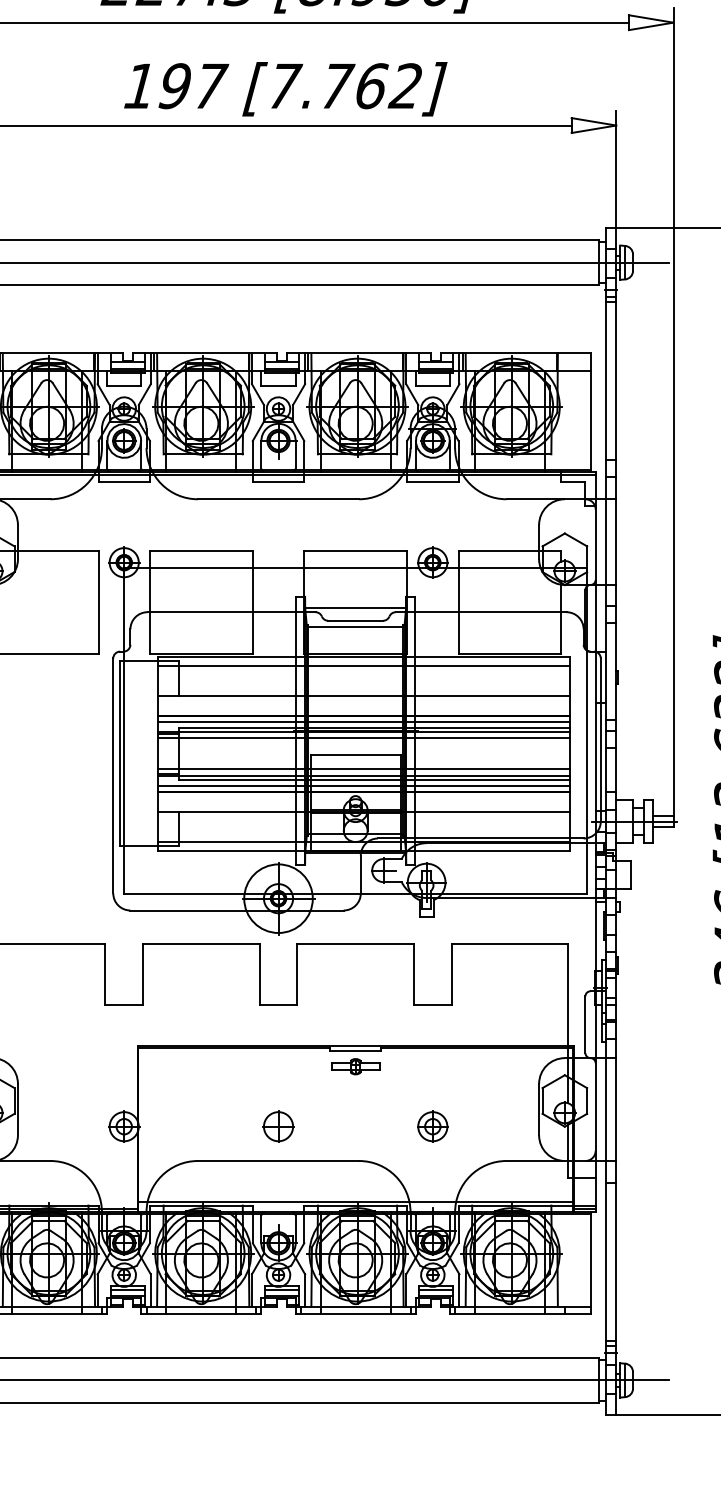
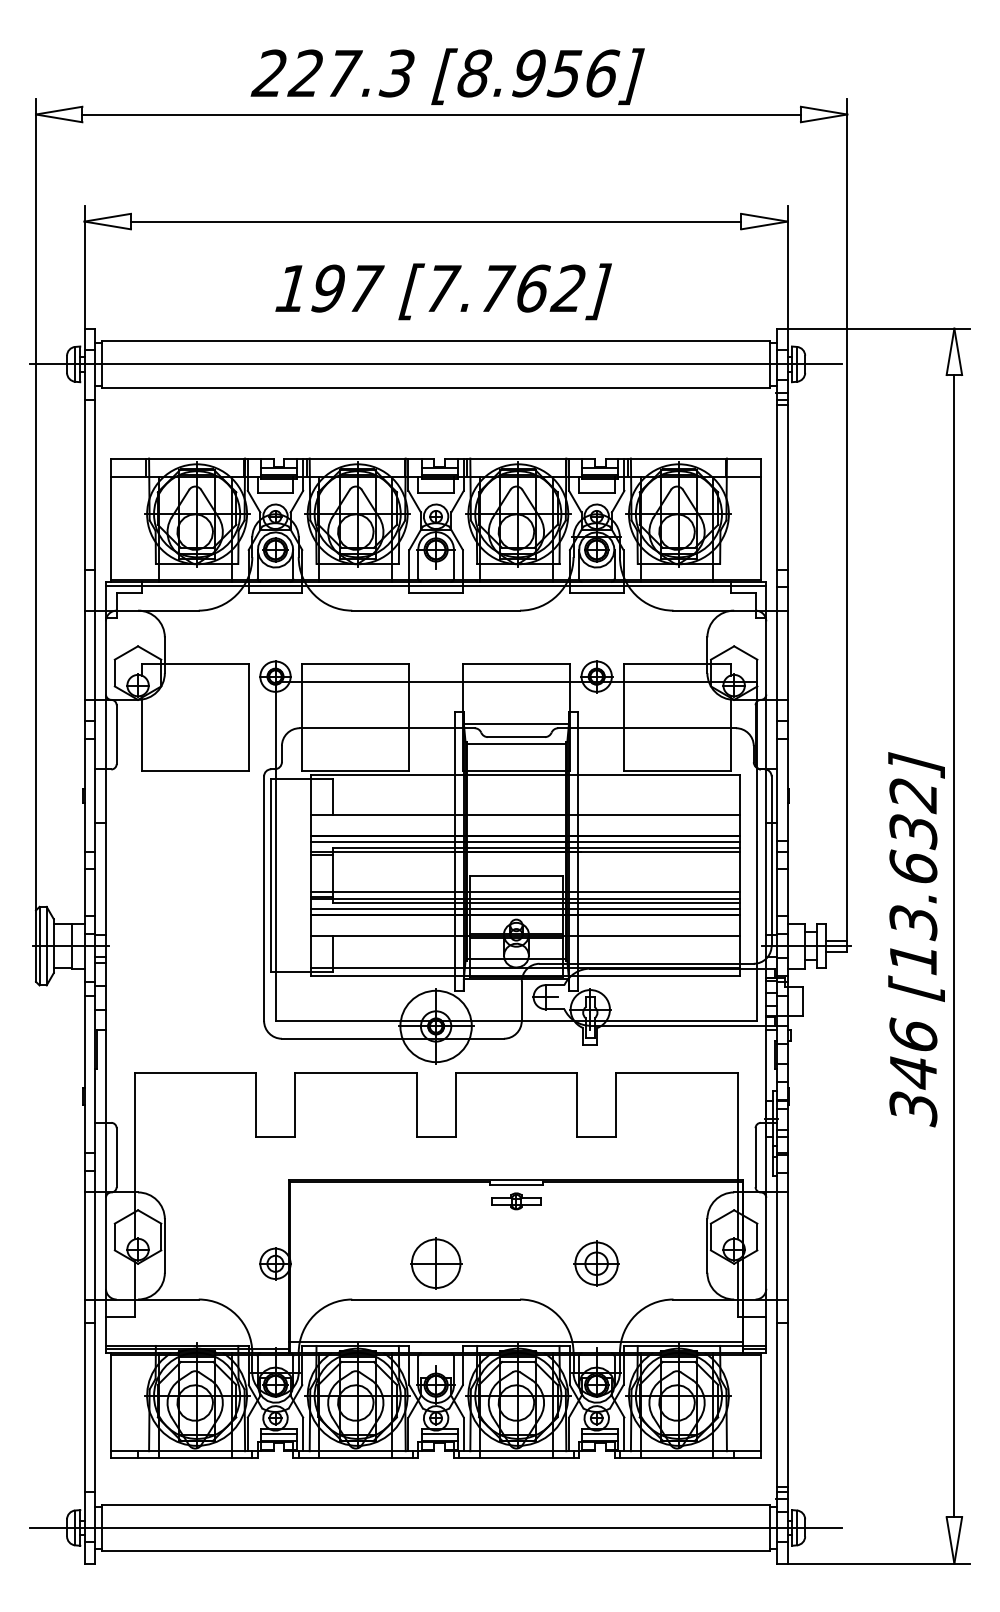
text: (285, 88) -> (443, 291), moved
line: (363, 665) -> (524, 783), removed
line: (363, 738) -> (524, 859), removed
part: (277, 1126) -> (435, 1263), size x1.6
part: (432, 1126) -> (596, 1263), size x1.4

